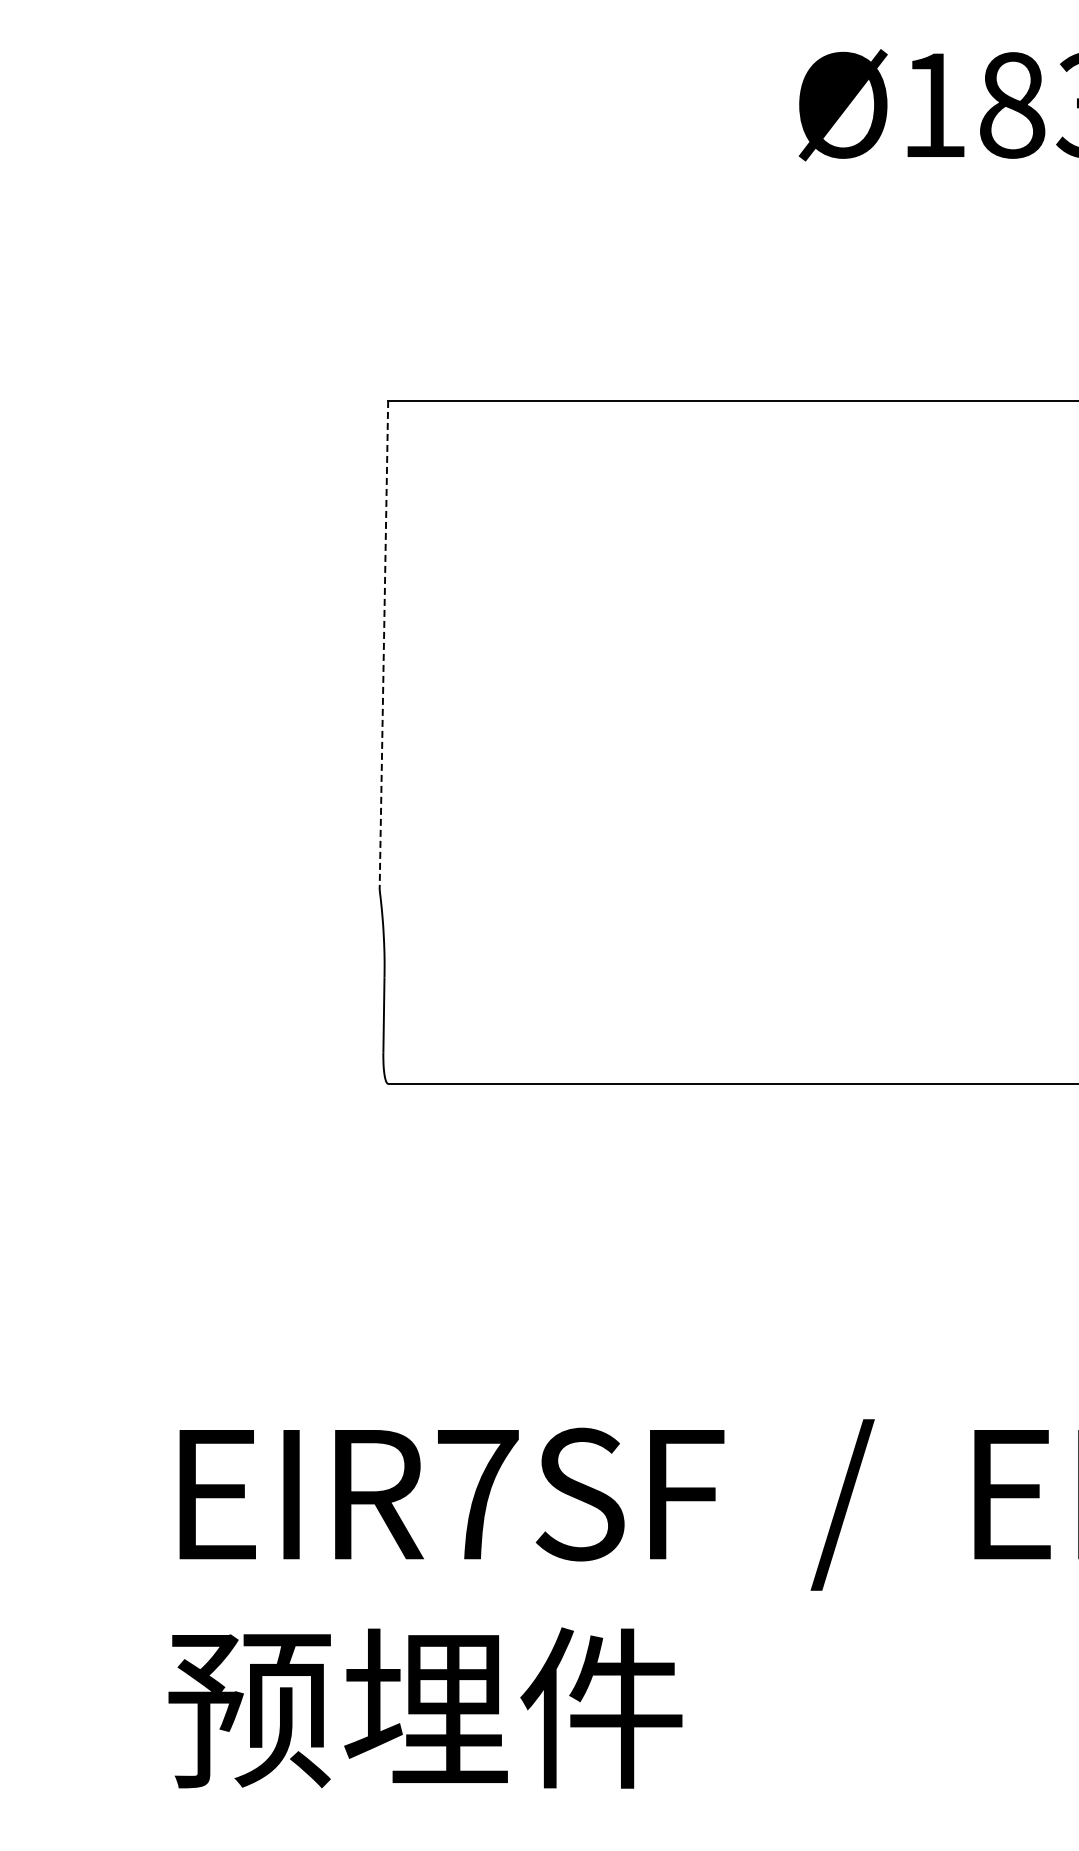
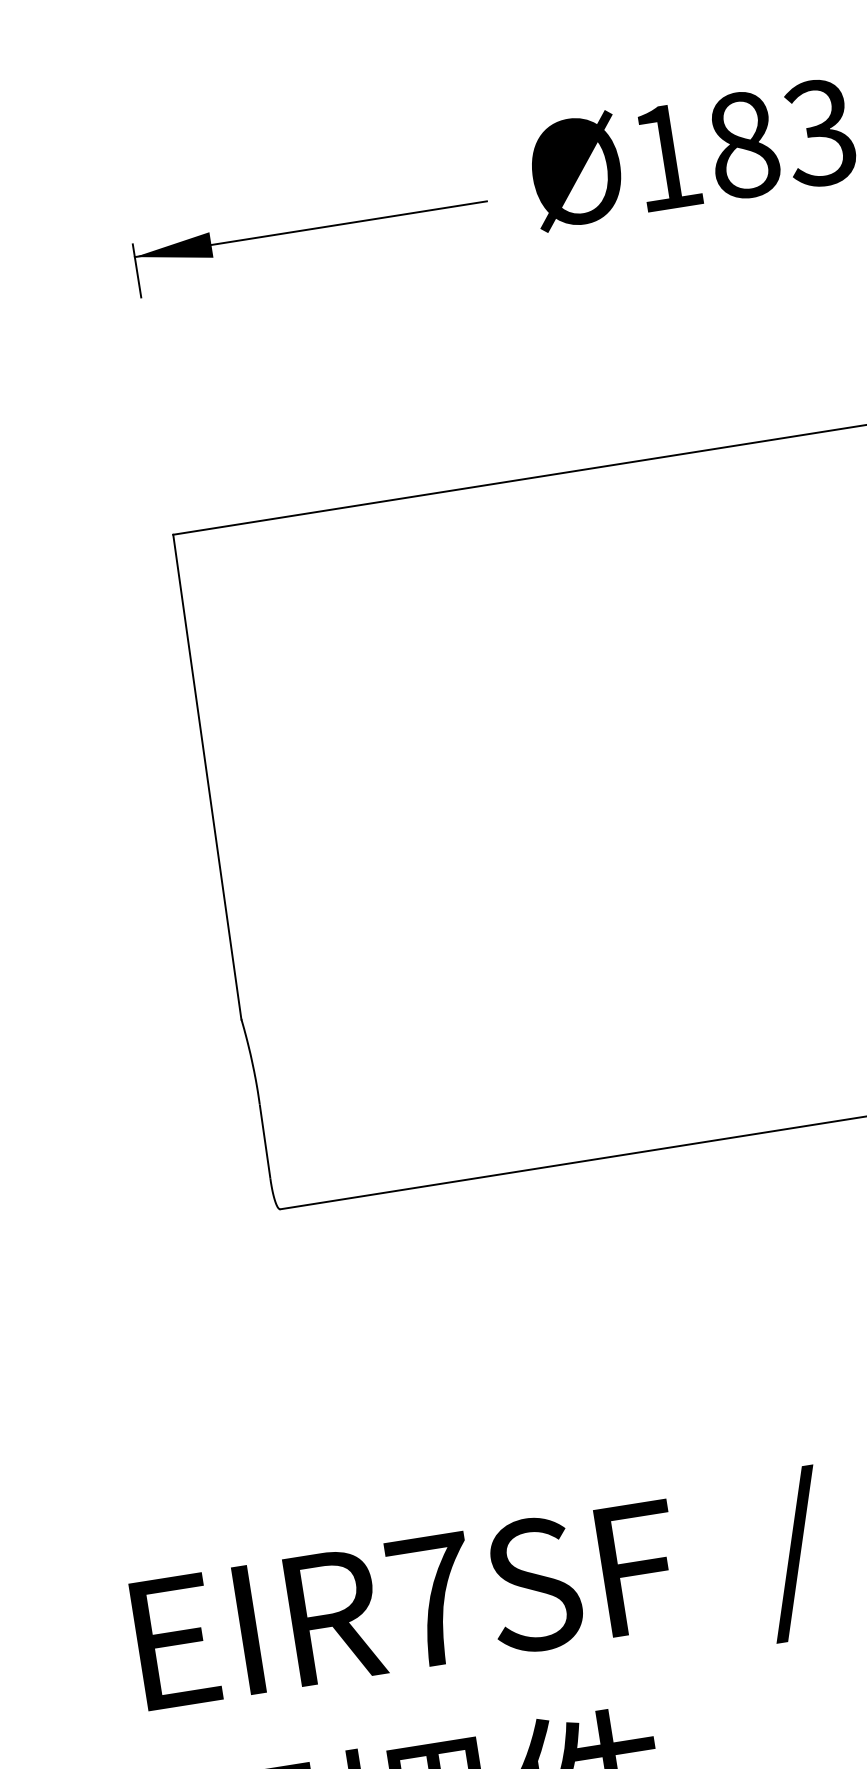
part: (571, 121) -> (310, 230), added
line: (383, 645) -> (206, 777), dashed -> solid

